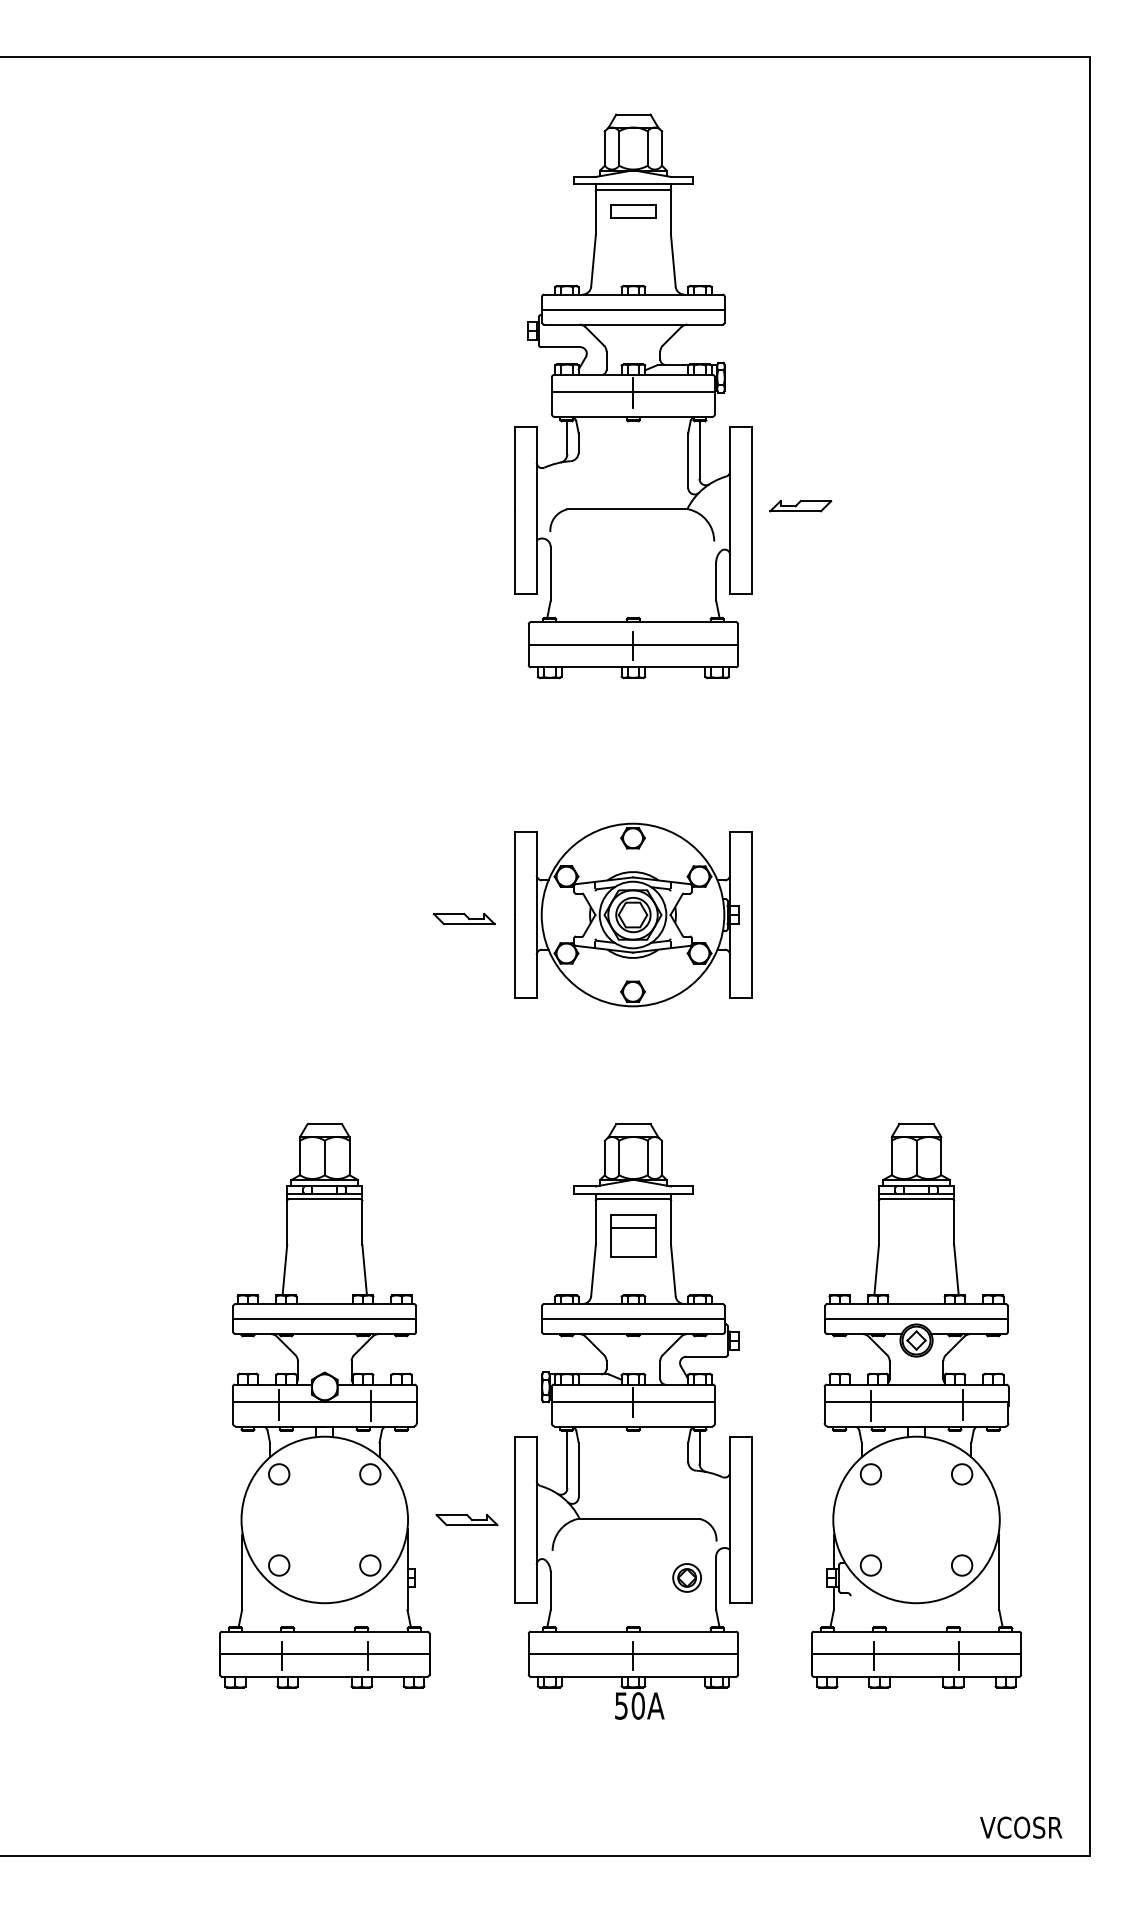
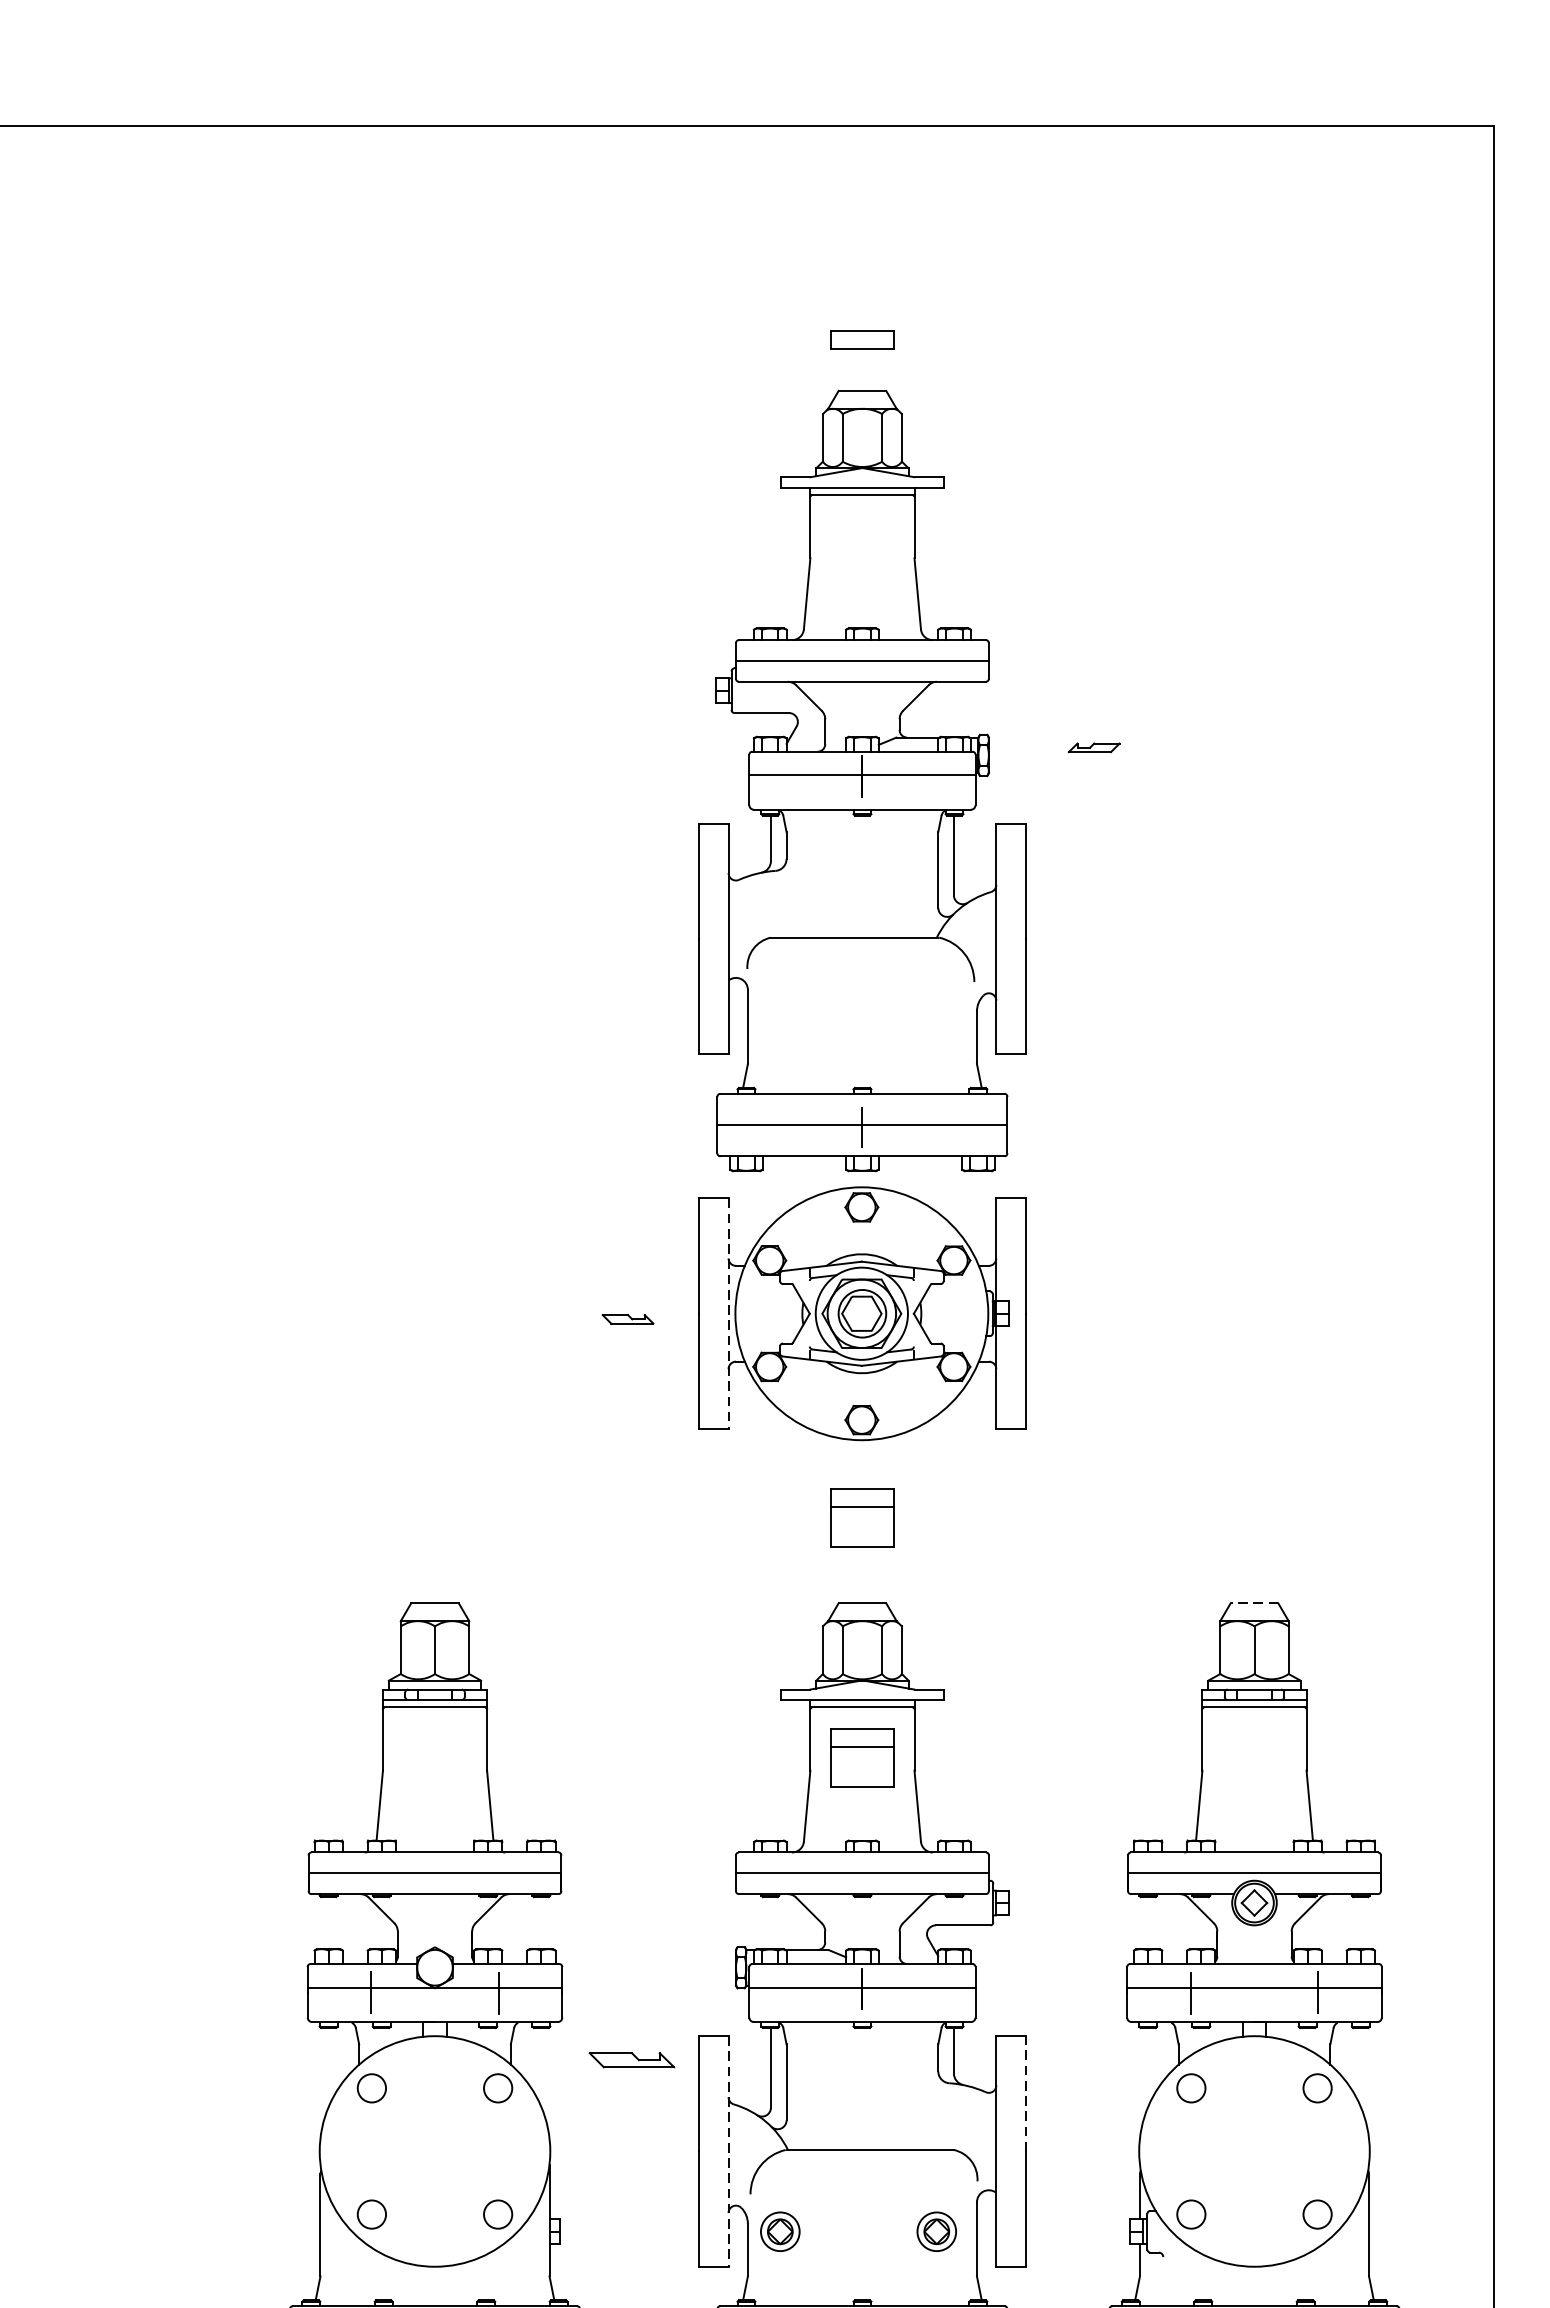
part: (633, 396) -> (862, 781), moved
part: (800, 506) -> (1093, 748), size x0.6
line: (536, 915) -> (728, 1314), solid -> dashed
part: (463, 918) -> (627, 1318), size x0.6
part: (633, 1062) -> (862, 1517), added
line: (916, 1124) -> (1254, 1603), solid -> dashed
line: (751, 1478) -> (1025, 2094), solid -> dashed
part: (466, 1519) -> (631, 2059), moved
line: (536, 1520) -> (728, 2152), solid -> dashed
part: (573, 1577) -> (779, 2231), added

